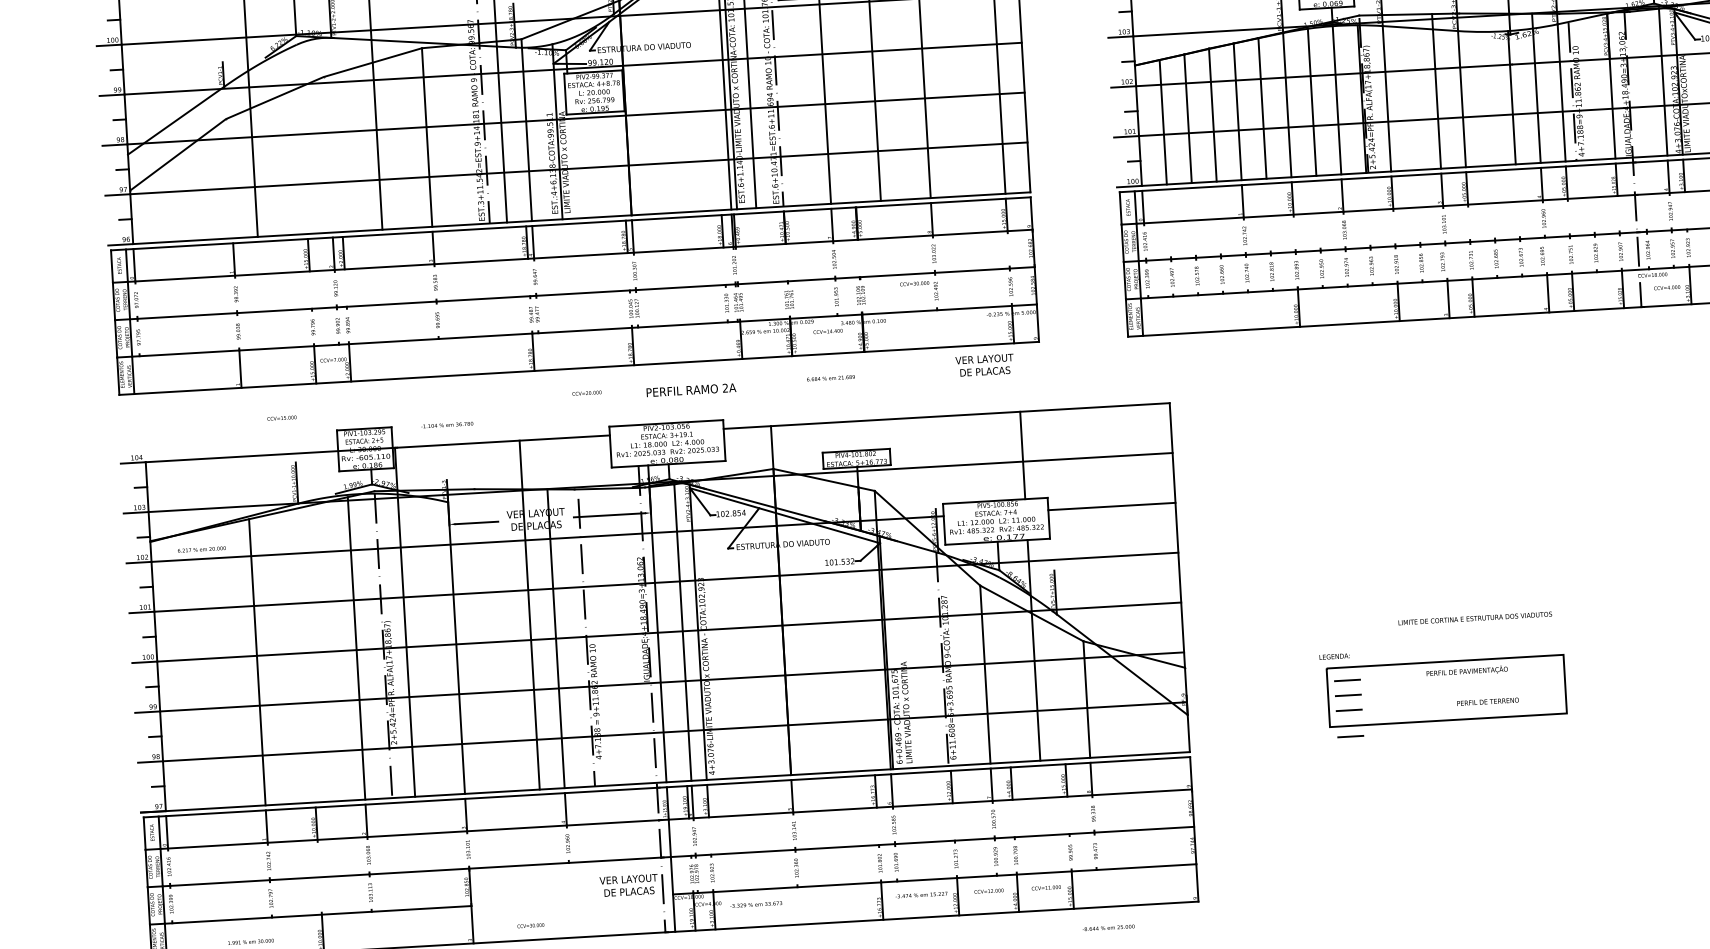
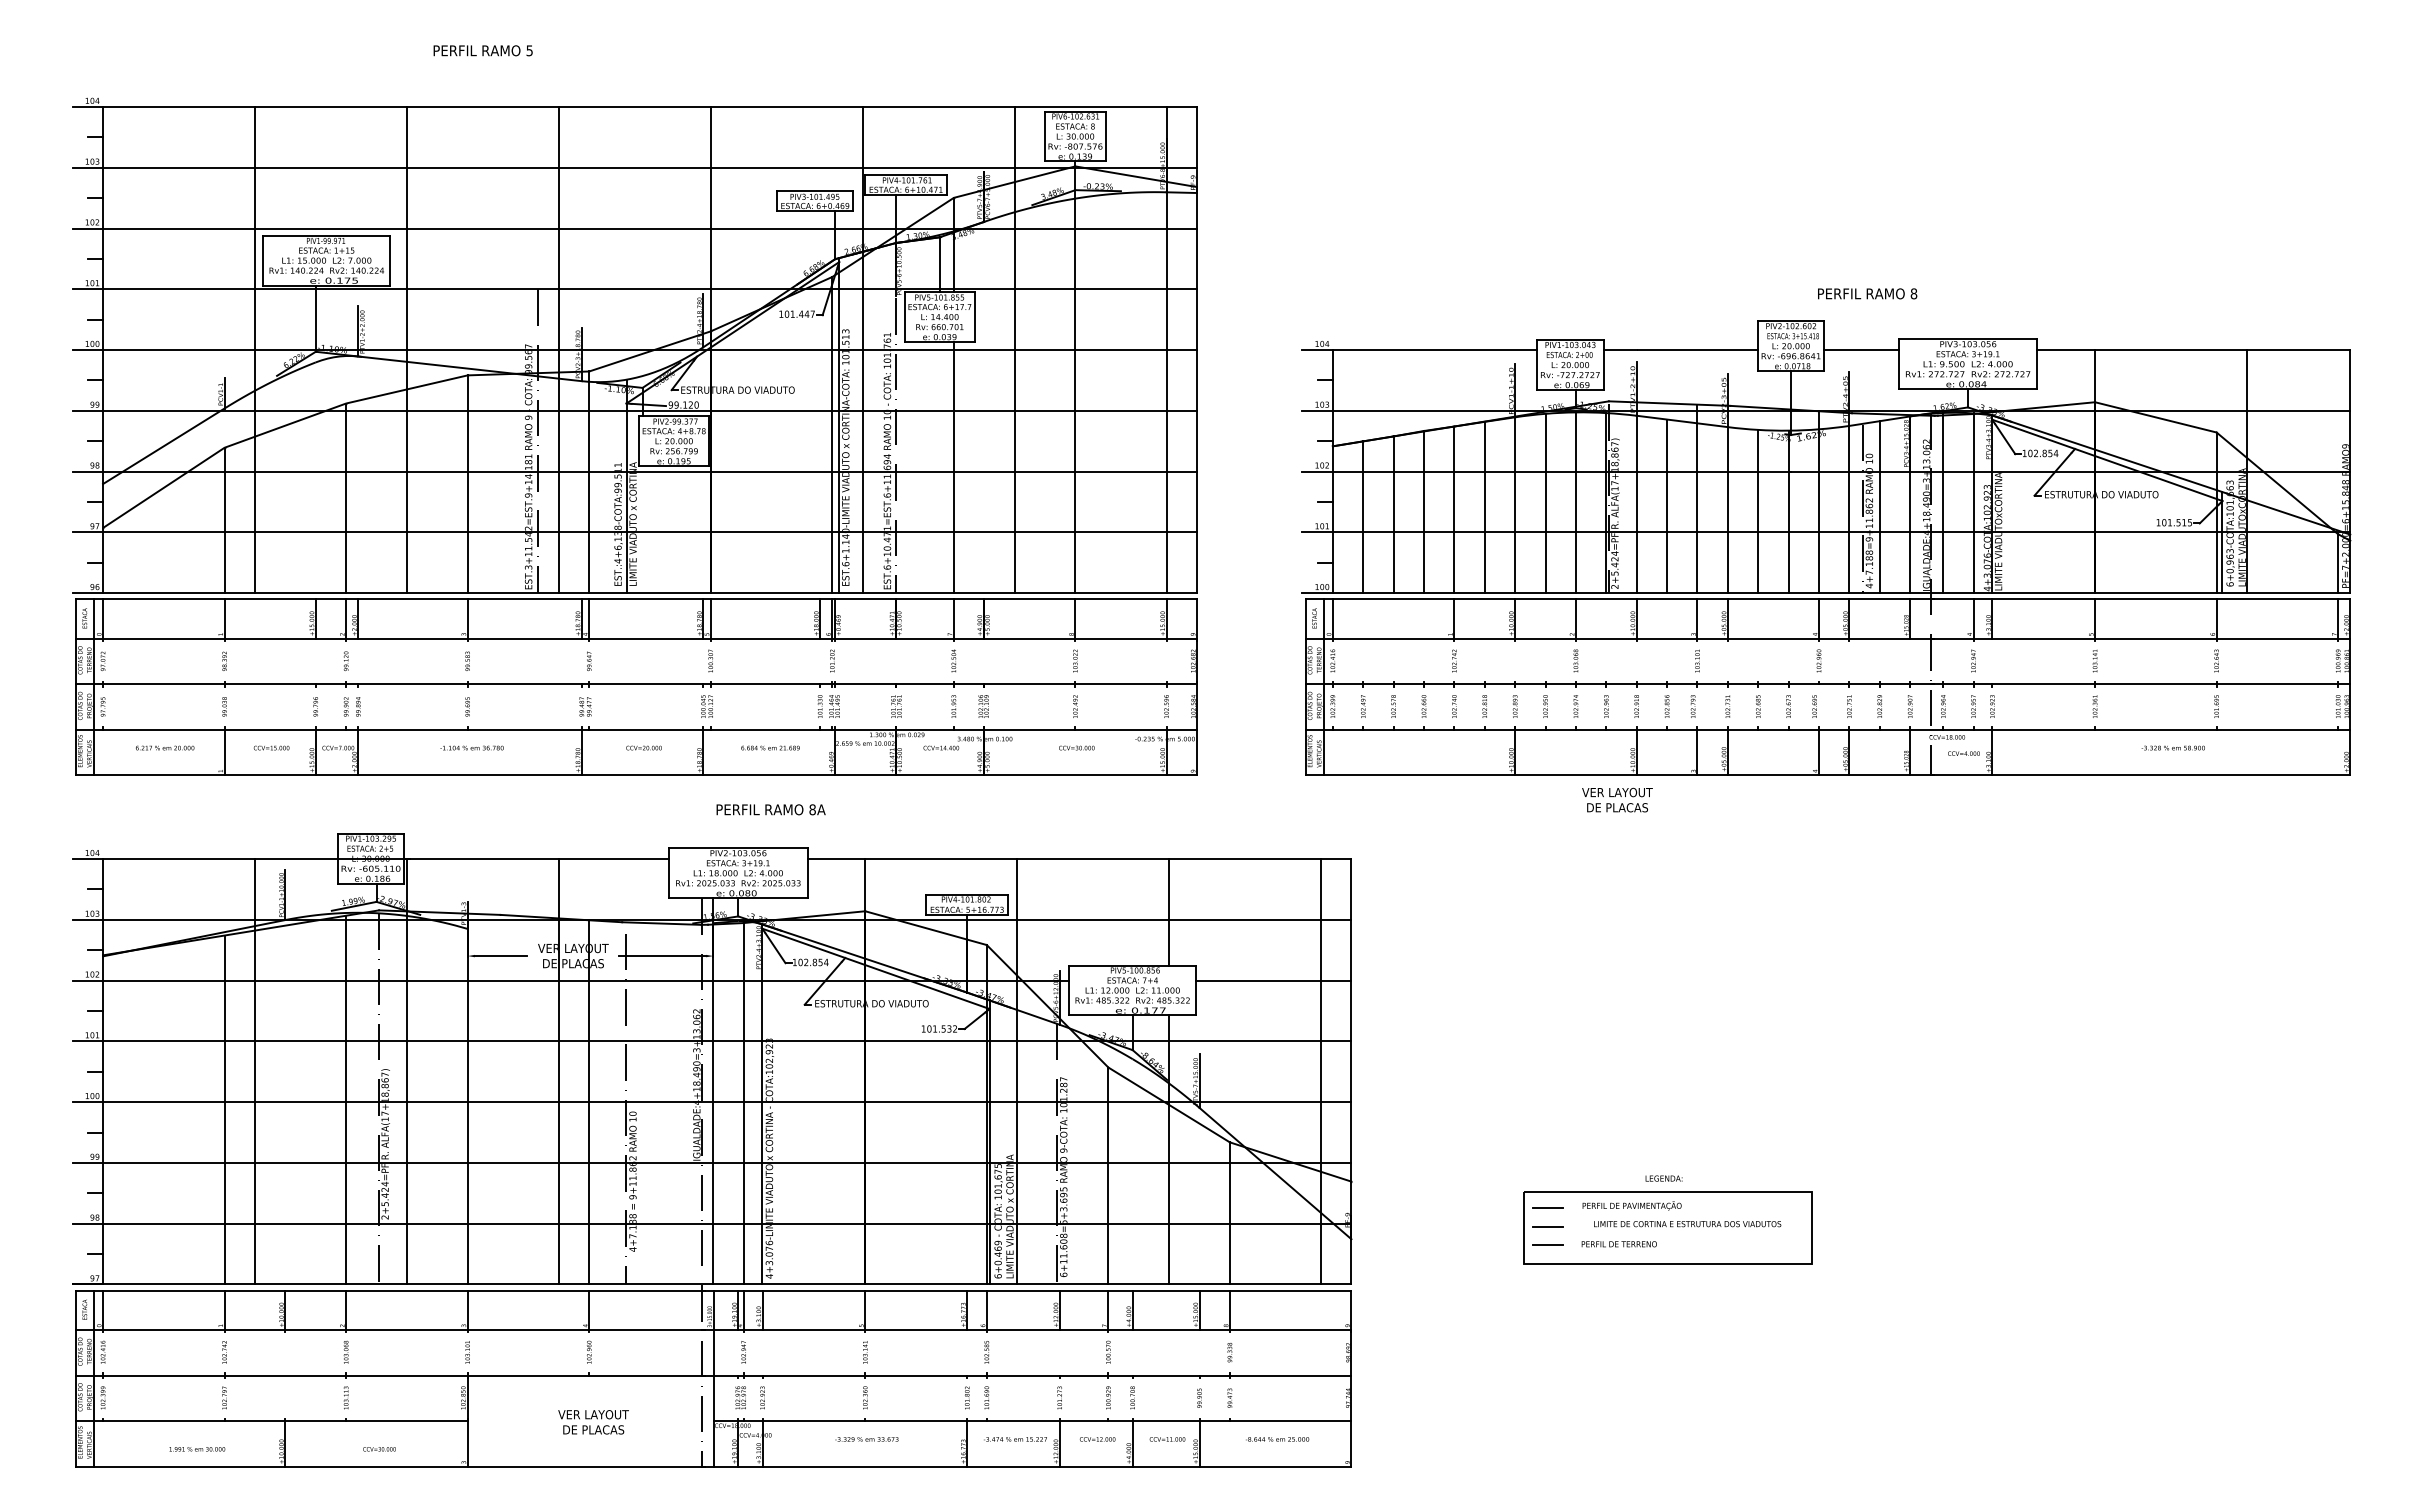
line: (1638, 82) -> (1943, 502), added
line: (1586, 89) -> (1879, 507), added
line: (1487, 98) -> (1758, 511), added
line: (1412, 99) -> (1667, 506), added
line: (328, 154) -> (346, 498), added
line: (229, 178) -> (224, 520), added
text: (914, 283) -> (1076, 747), moved
text: (984, 364) -> (1617, 799), moved
text: (830, 377) -> (770, 747), moved
text: (725, 388) -> (812, 809), 2A -> 8A
text: (586, 392) -> (643, 747), moved
text: (281, 417) -> (271, 747), moved
text: (446, 424) -> (471, 747), moved
text: (202, 549) -> (165, 747), moved
line: (1155, 578) -> (1321, 1071), added
line: (905, 593) -> (1017, 1071), added
text: (1475, 618) -> (1687, 1224), moved
line: (280, 629) -> (254, 1071), added
text: (1334, 656) -> (1663, 1178), moved
text: (1466, 671) -> (1631, 1205), moved
text: (1487, 702) -> (1618, 1244), moved
line: (1350, 736) -> (1547, 1276), removed
text: (628, 885) -> (593, 1422), moved
text: (755, 904) -> (866, 1439), moved
text: (530, 925) -> (379, 1449), moved
text: (1108, 927) -> (1277, 1439), moved

